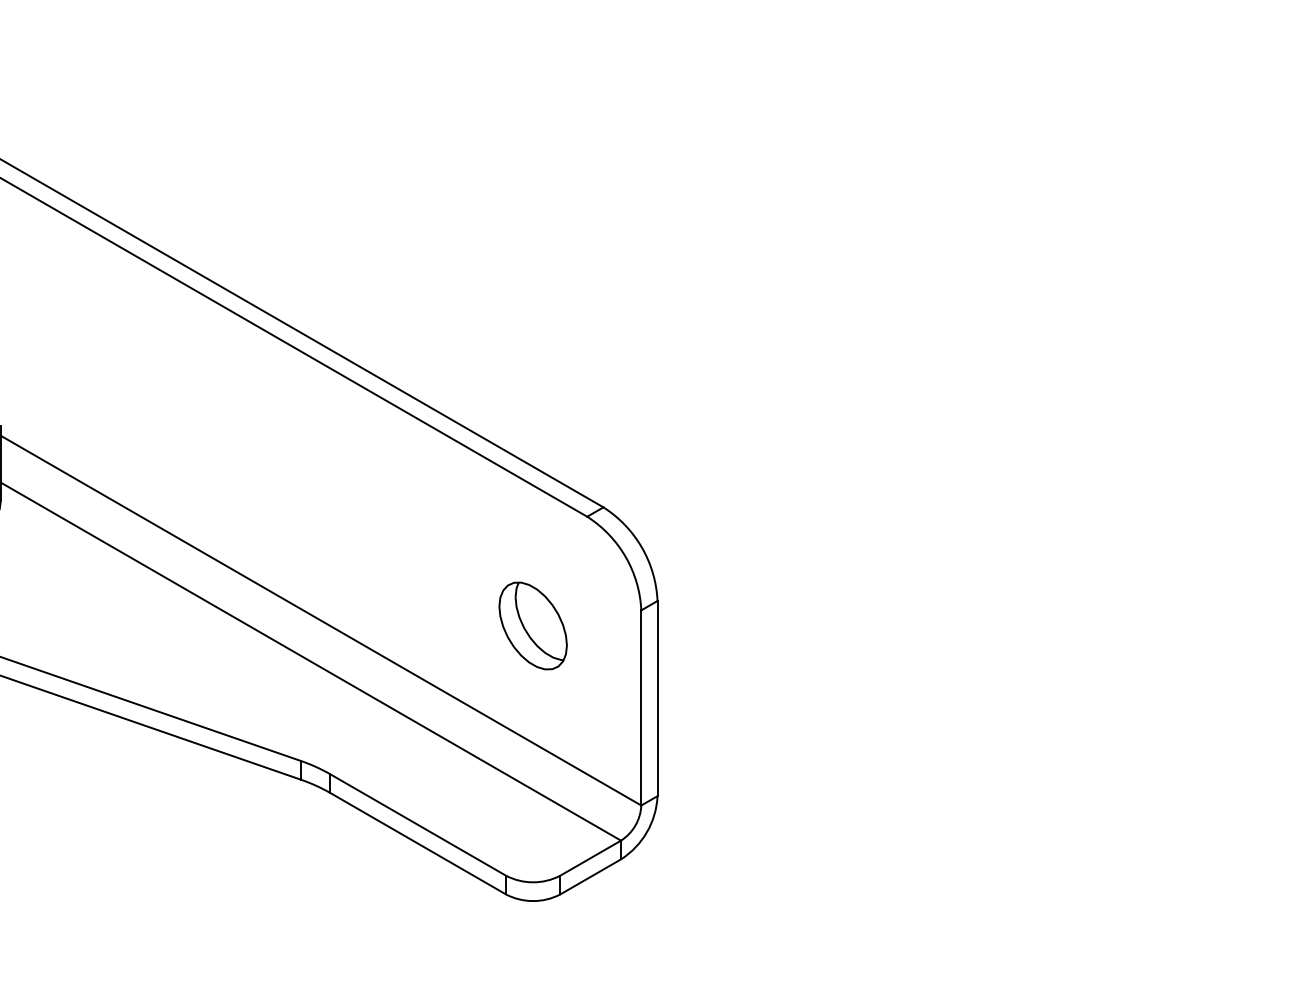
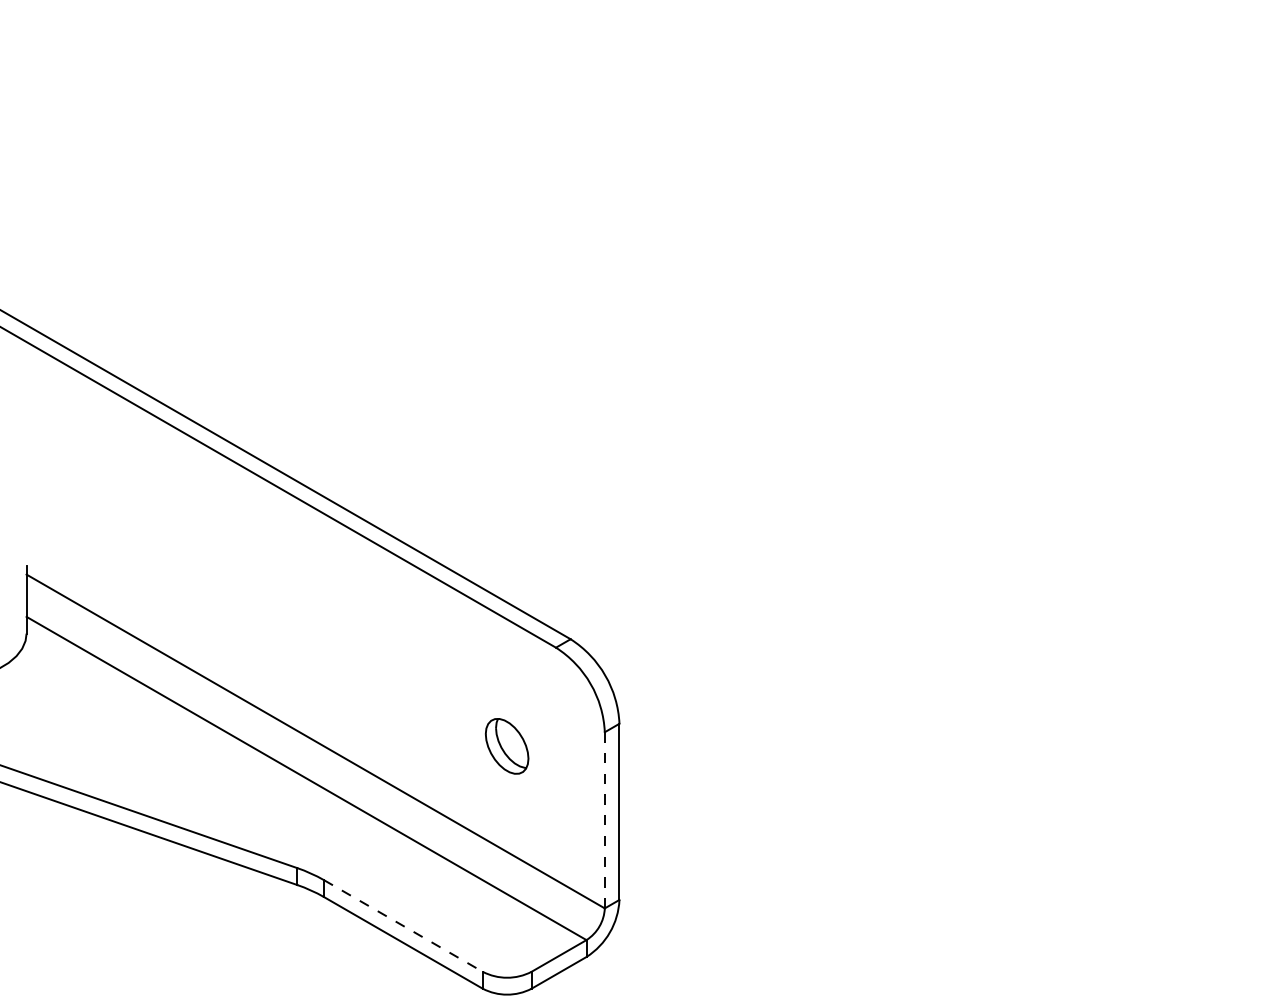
part: (532, 626) -> (506, 746), size x0.7
line: (640, 708) -> (604, 820), solid -> dashed
line: (418, 824) -> (403, 925), solid -> dashed

